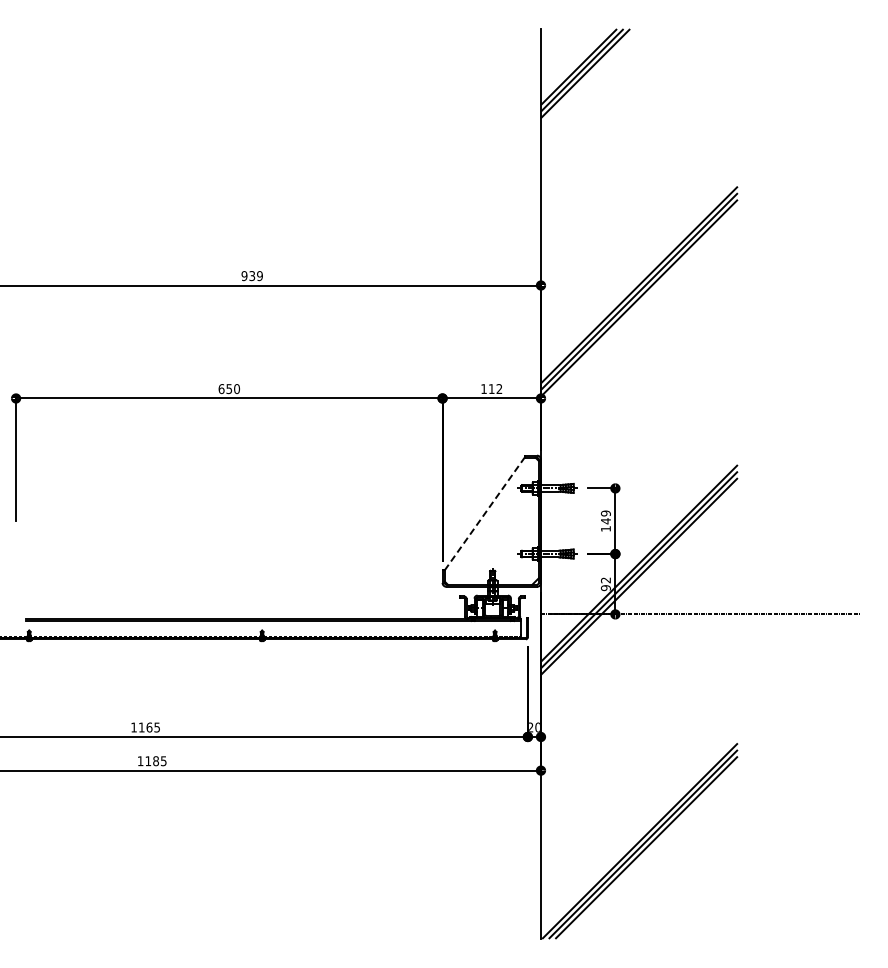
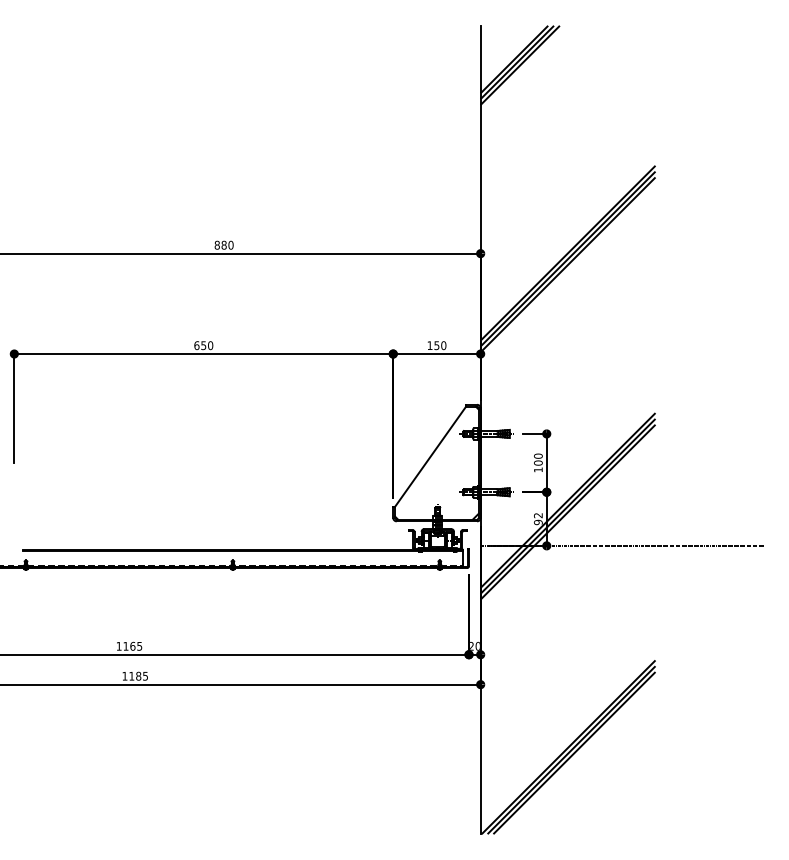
text: (251, 276) -> (223, 245), 939 -> 880
text: (495, 389) -> (440, 346), 112 -> 150
line: (484, 513) -> (430, 456), dashed -> solid
text: (605, 517) -> (537, 459), 149 -> 100

